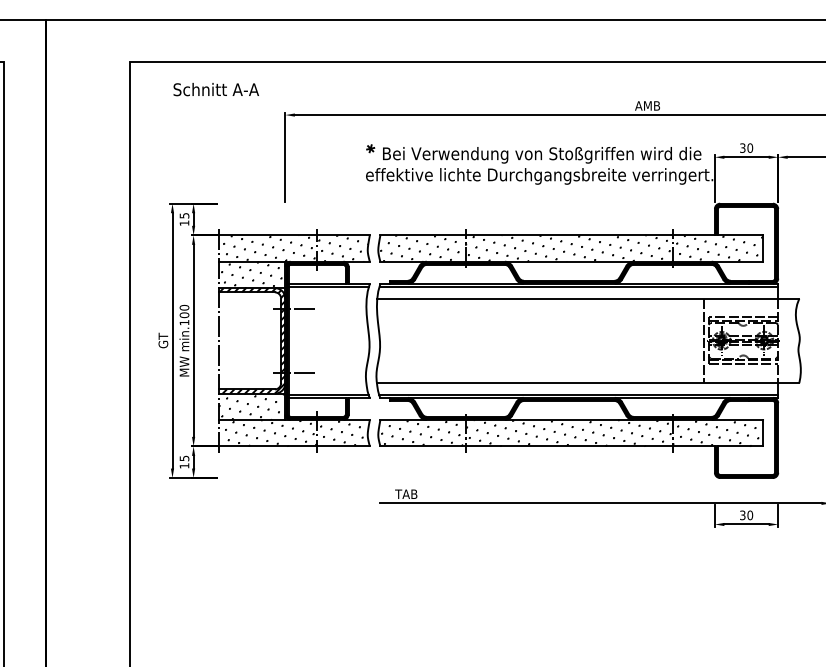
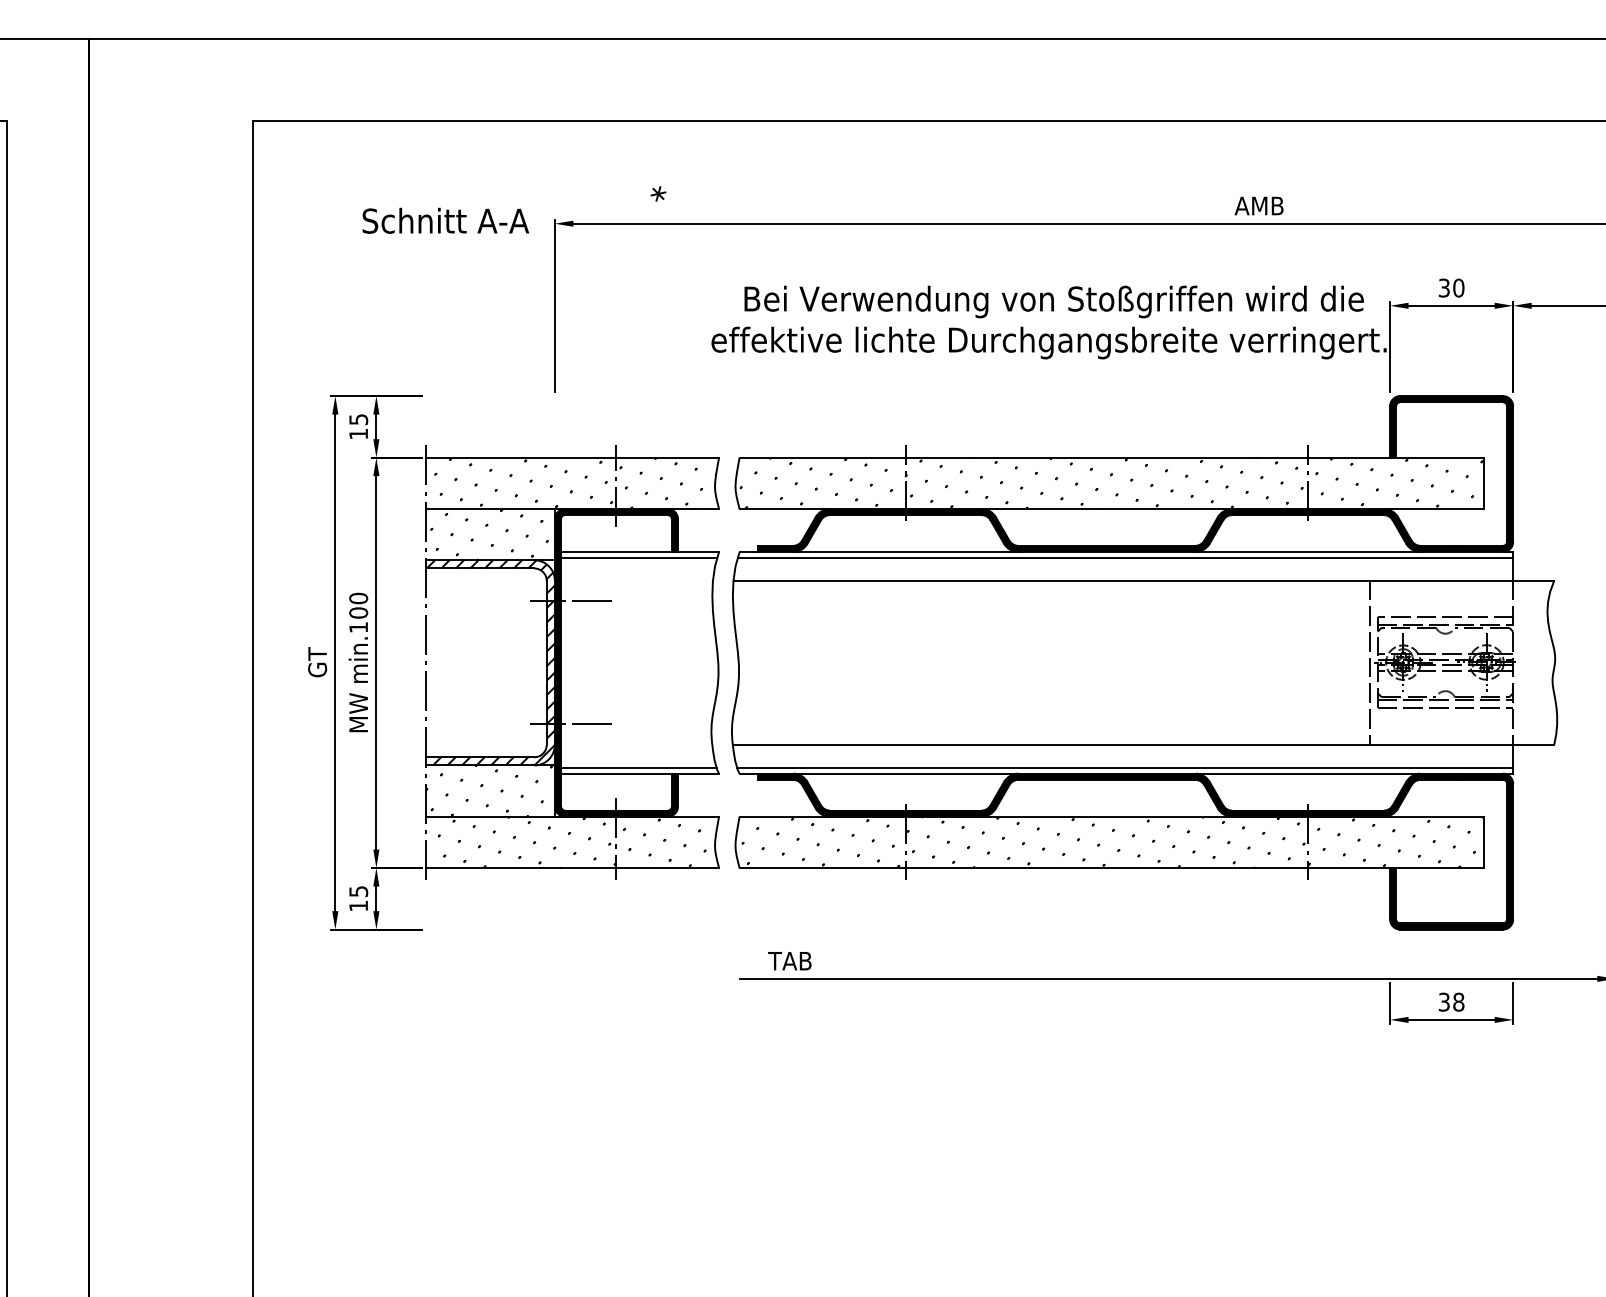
text: (215, 89) -> (444, 220), moved
part: (370, 148) -> (658, 193), moved
text: (750, 514) -> (1459, 1000), 30 -> 38

